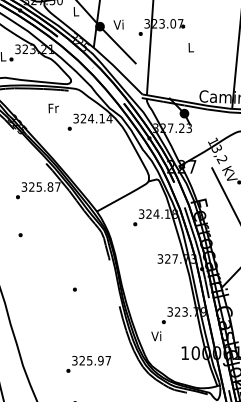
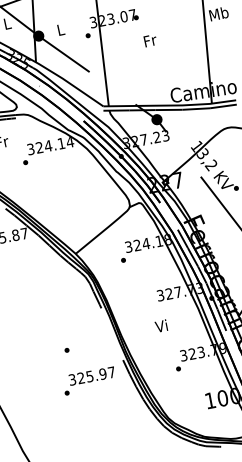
text: (118, 24) -> (59, 29), Vi -> L
text: (191, 47) -> (150, 40), L -> Fr
text: (156, 336) -> (161, 326), moved
text: (88, 363) -> (89, 380), moved

